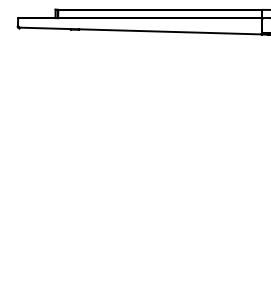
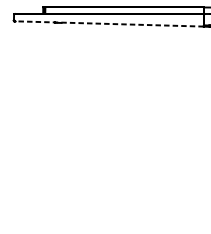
line: (139, 31) -> (108, 24), solid -> dashed

